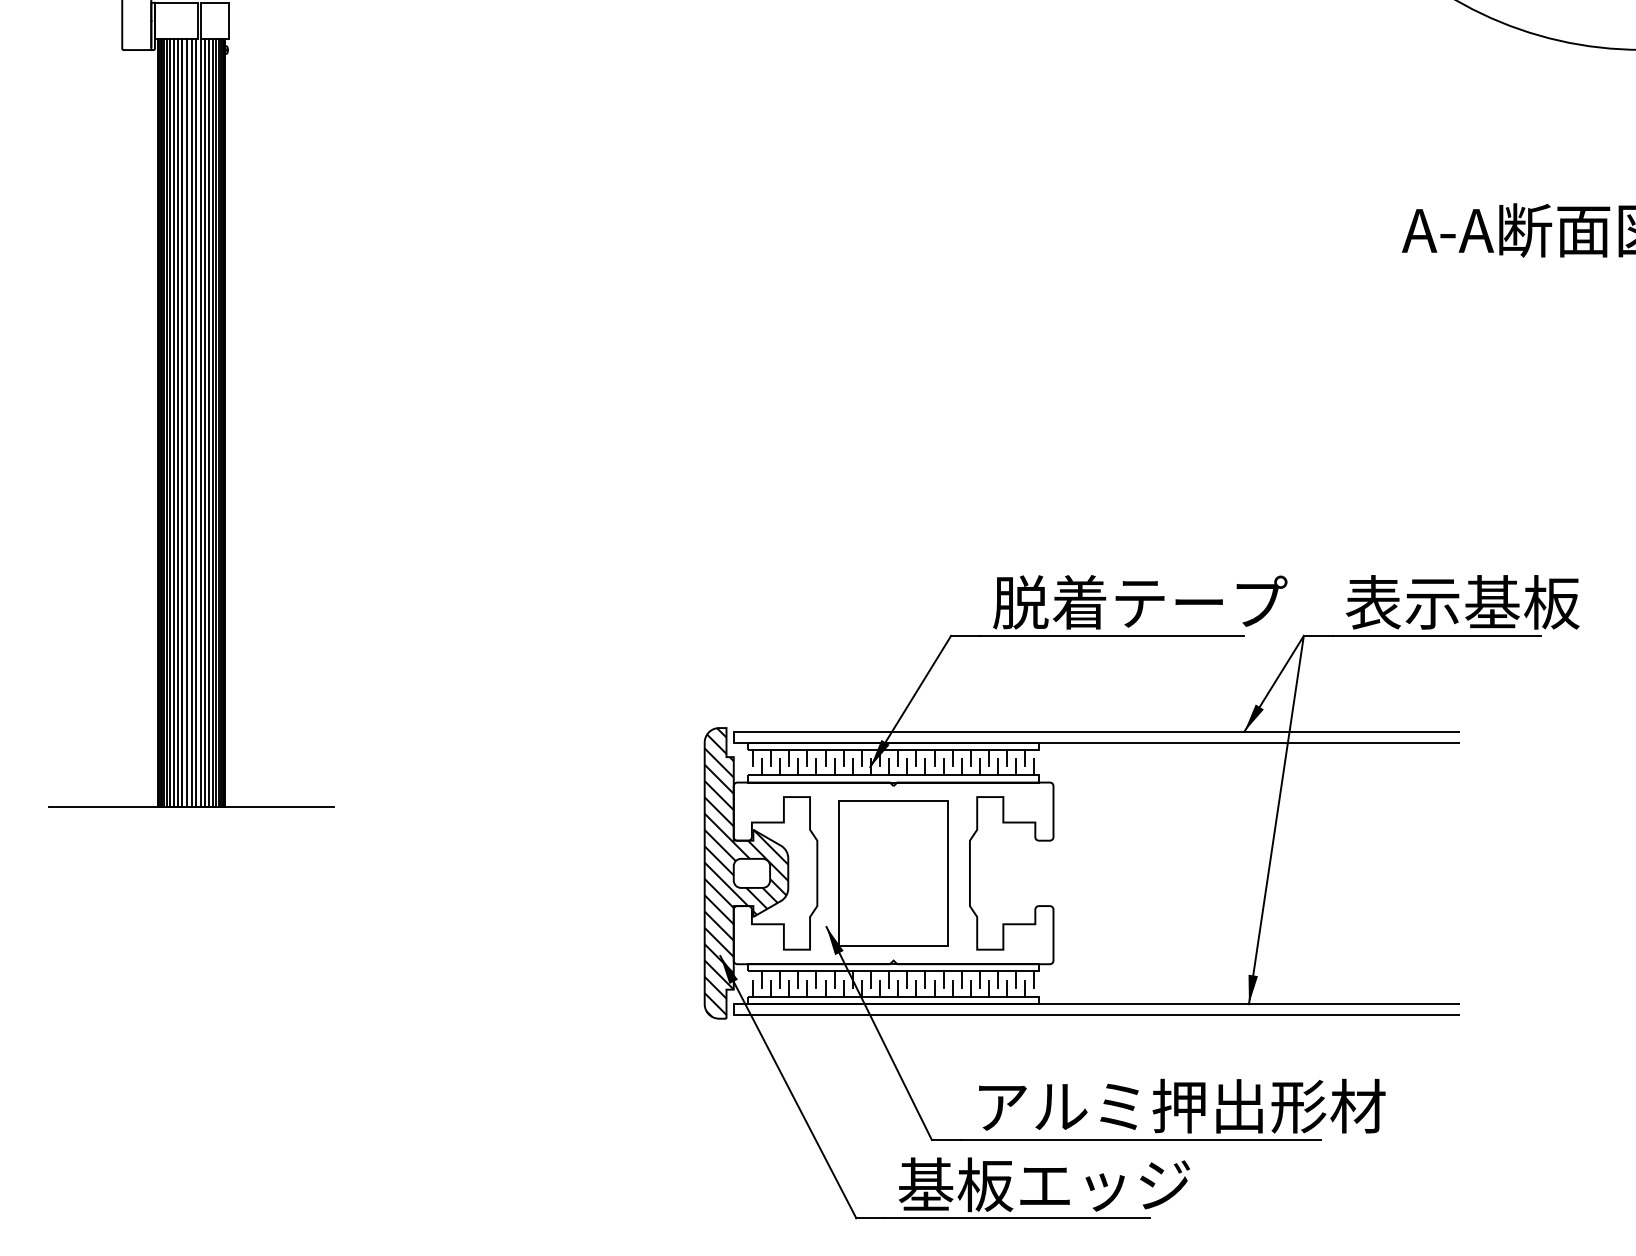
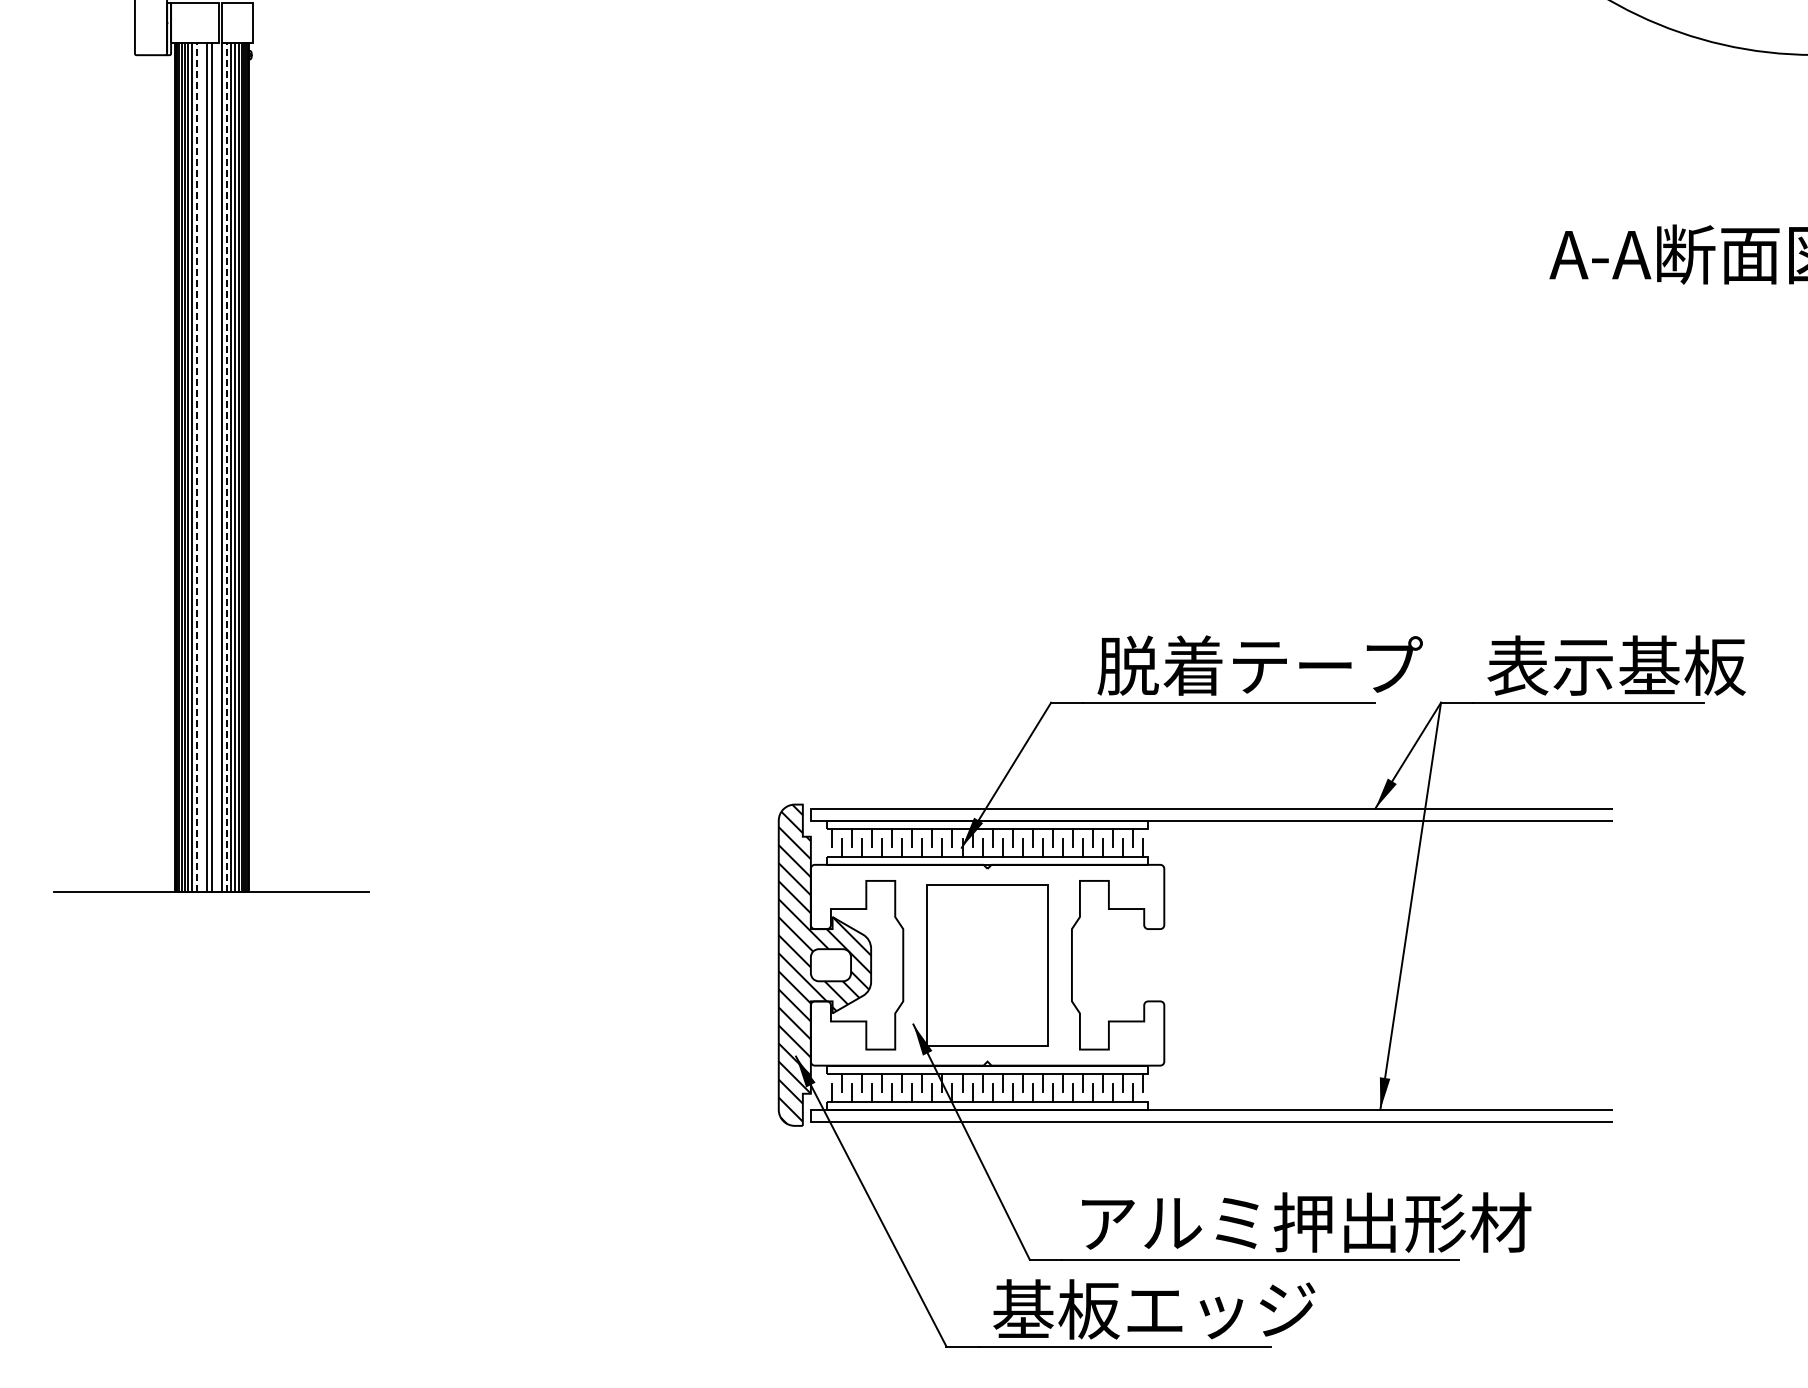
line: (177, 423) -> (196, 467), solid -> dashed
line: (182, 423) -> (201, 467), removed
line: (196, 423) -> (216, 467), removed
line: (205, 423) -> (226, 467), solid -> dashed

